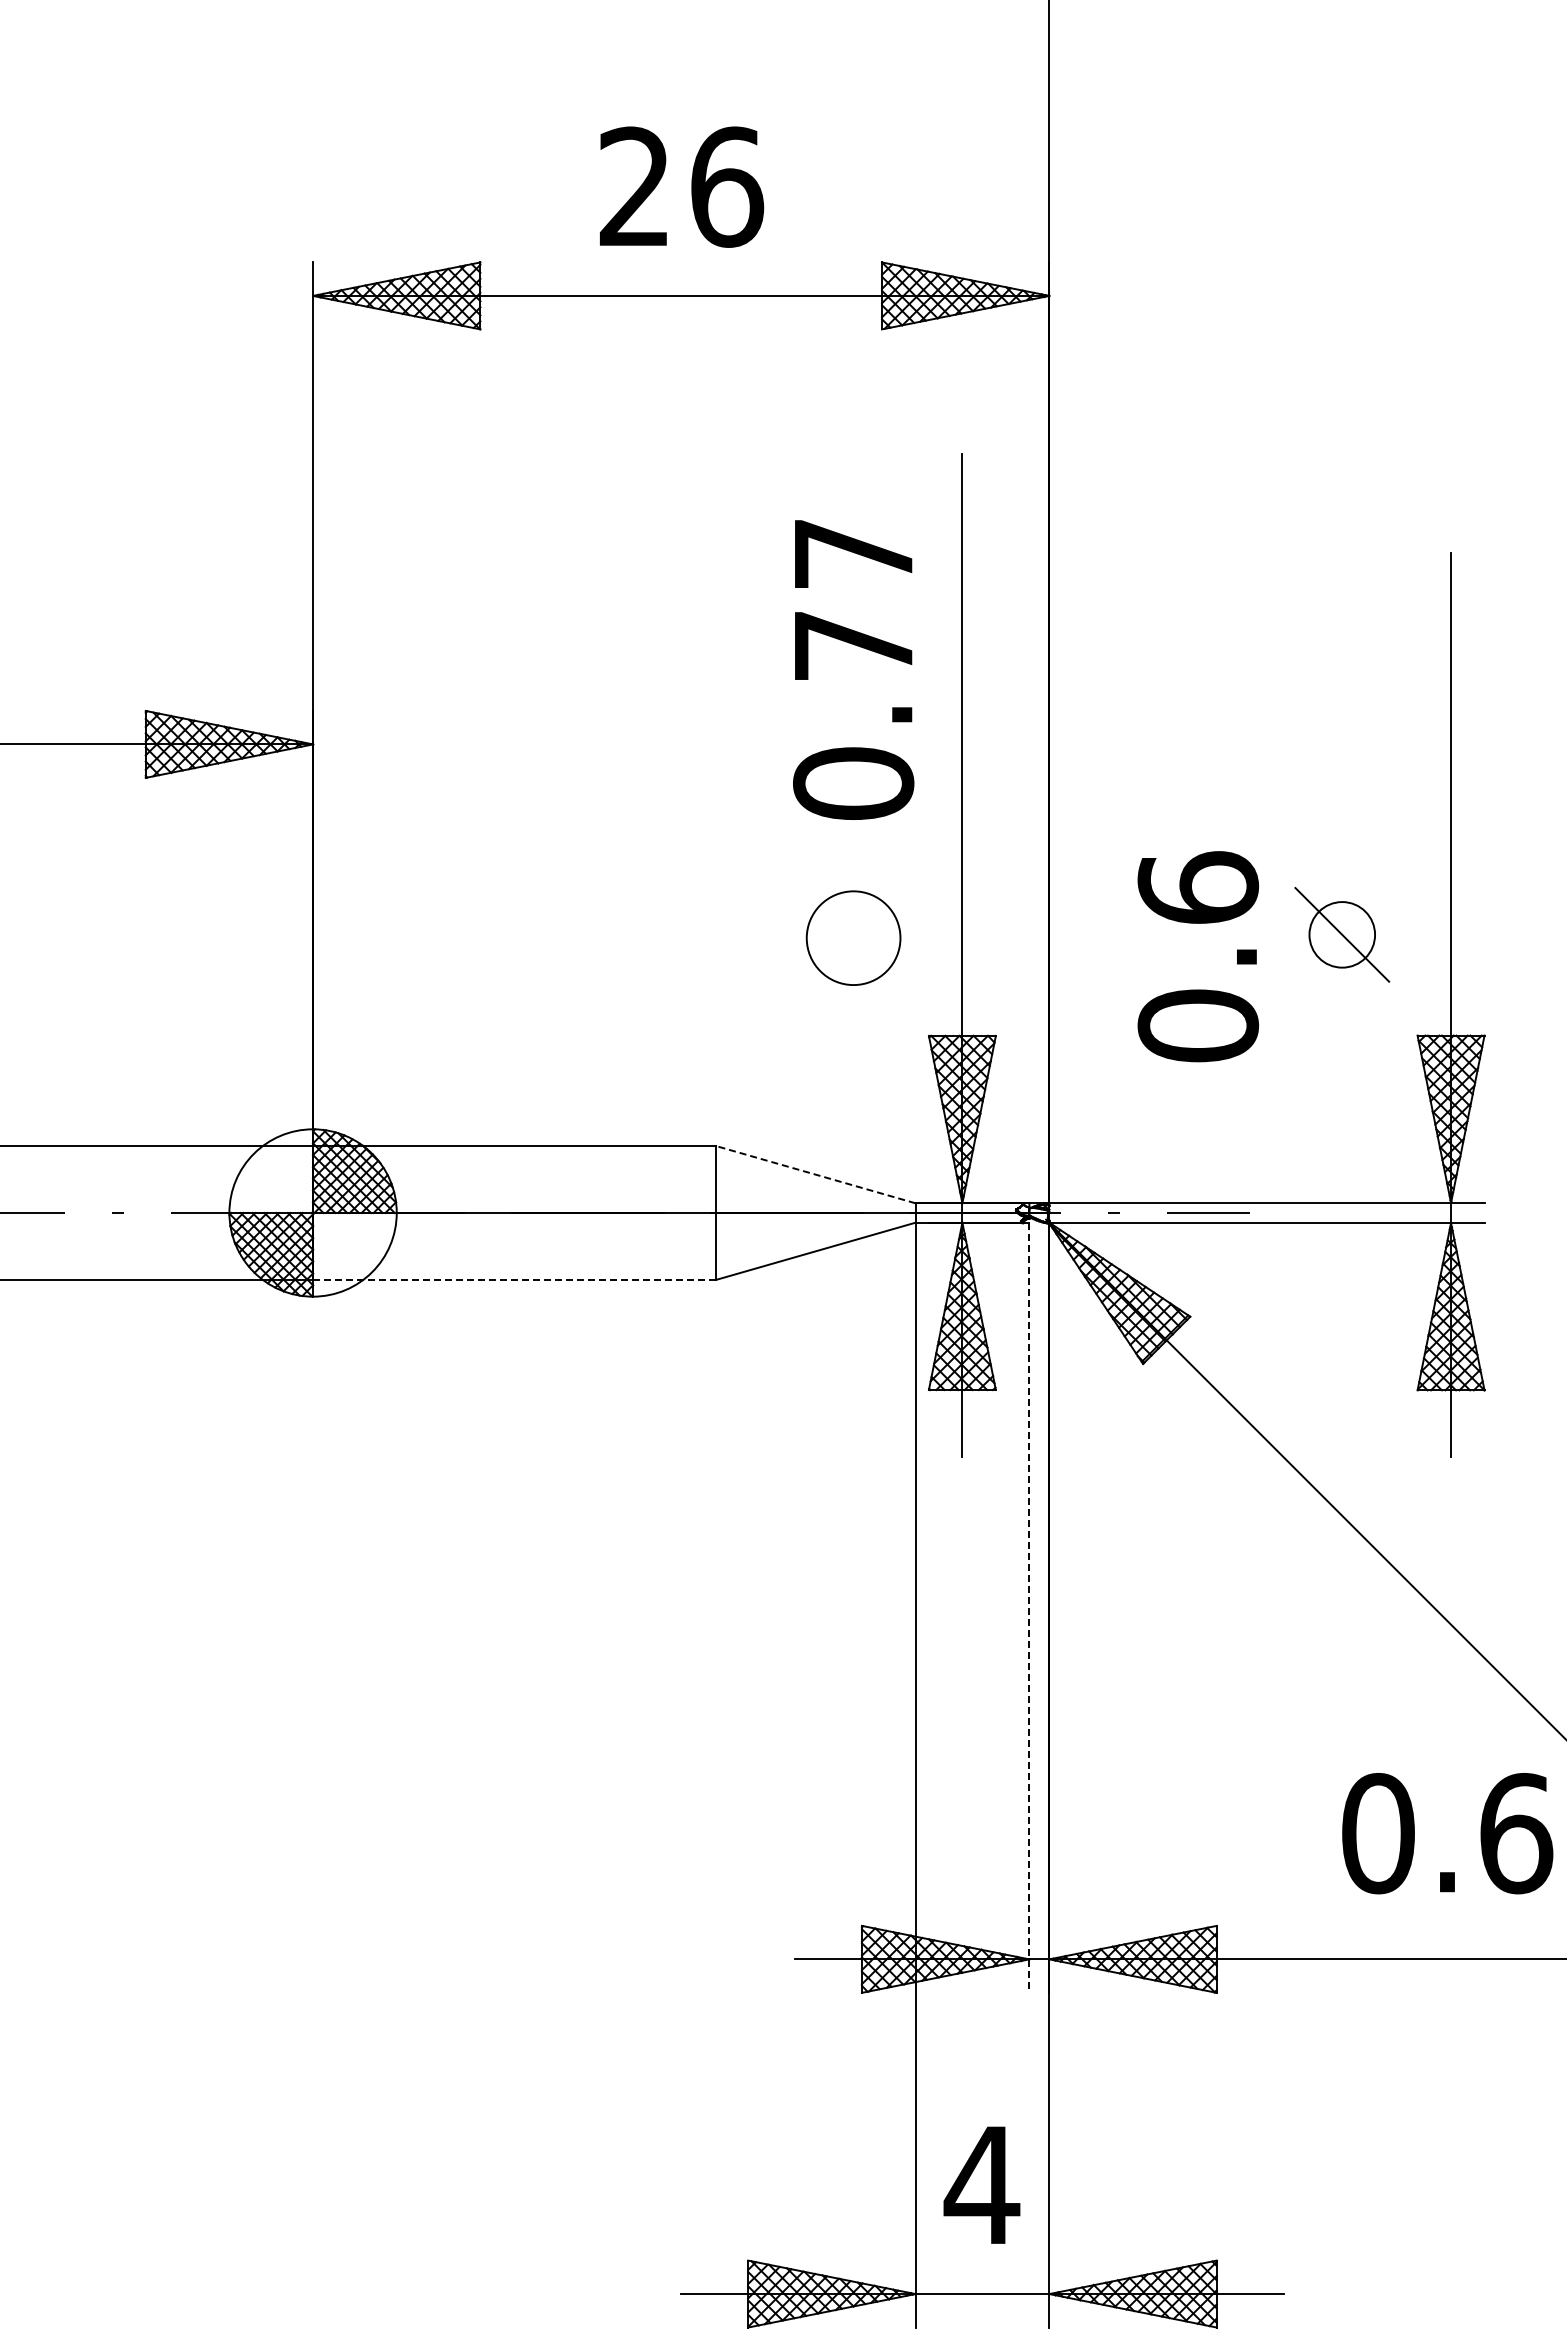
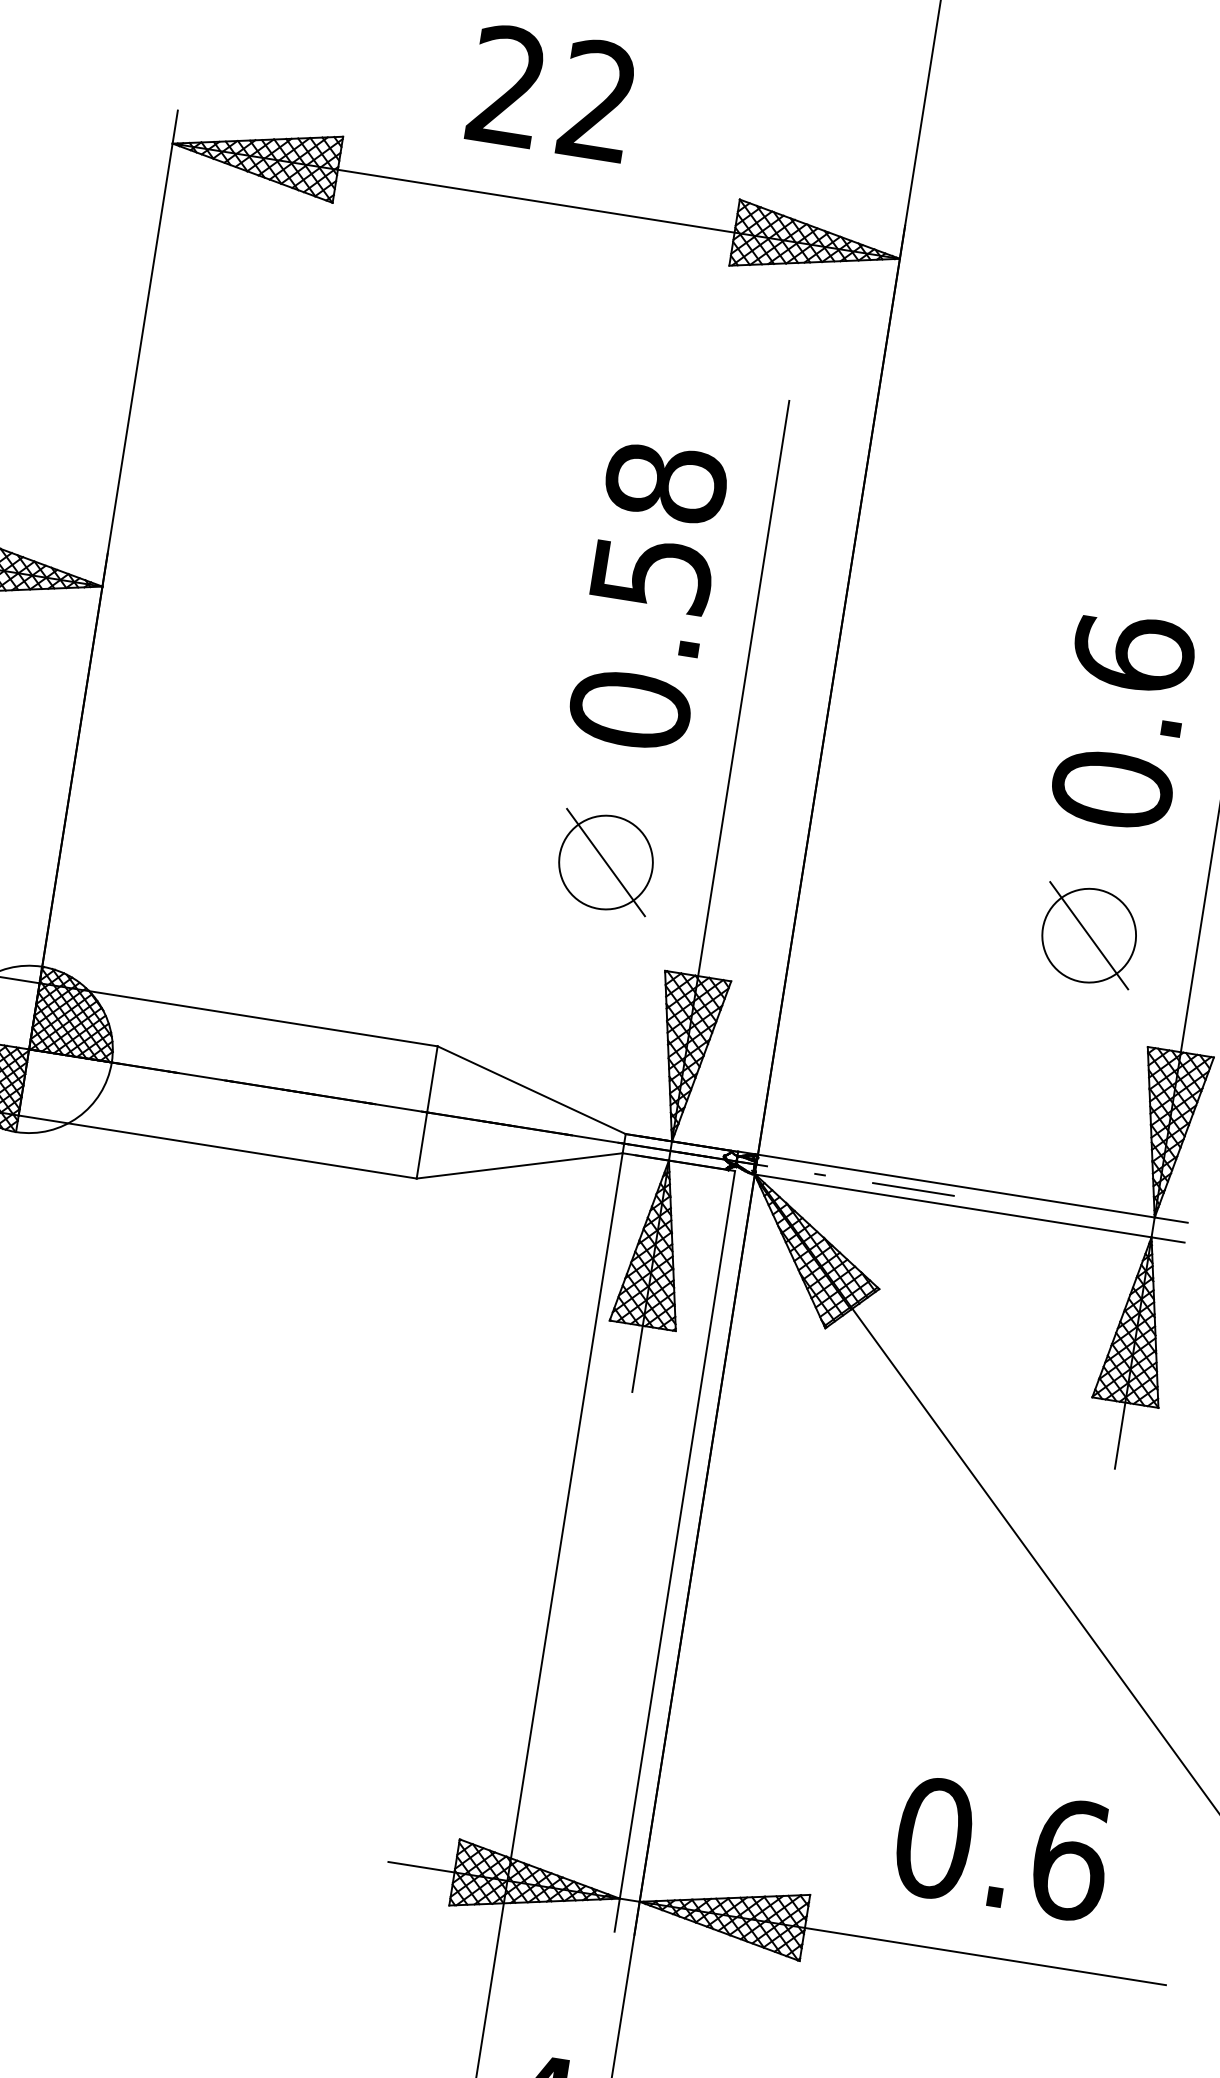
text: (727, 186) -> (599, 100), 26 -> 22
text: (853, 598) -> (659, 527), 0.77 -> 0.58
circle: (1342, 934) -> (1089, 935), size x1.43
line: (853, 938) -> (605, 862), added
text: (1198, 956) -> (1123, 721), moved
line: (815, 1174) -> (531, 1089), dashed -> solid
line: (515, 1279) -> (218, 1146), dashed -> solid
line: (1029, 1607) -> (675, 1551), dashed -> solid
text: (1447, 1833) -> (1002, 1849), moved

